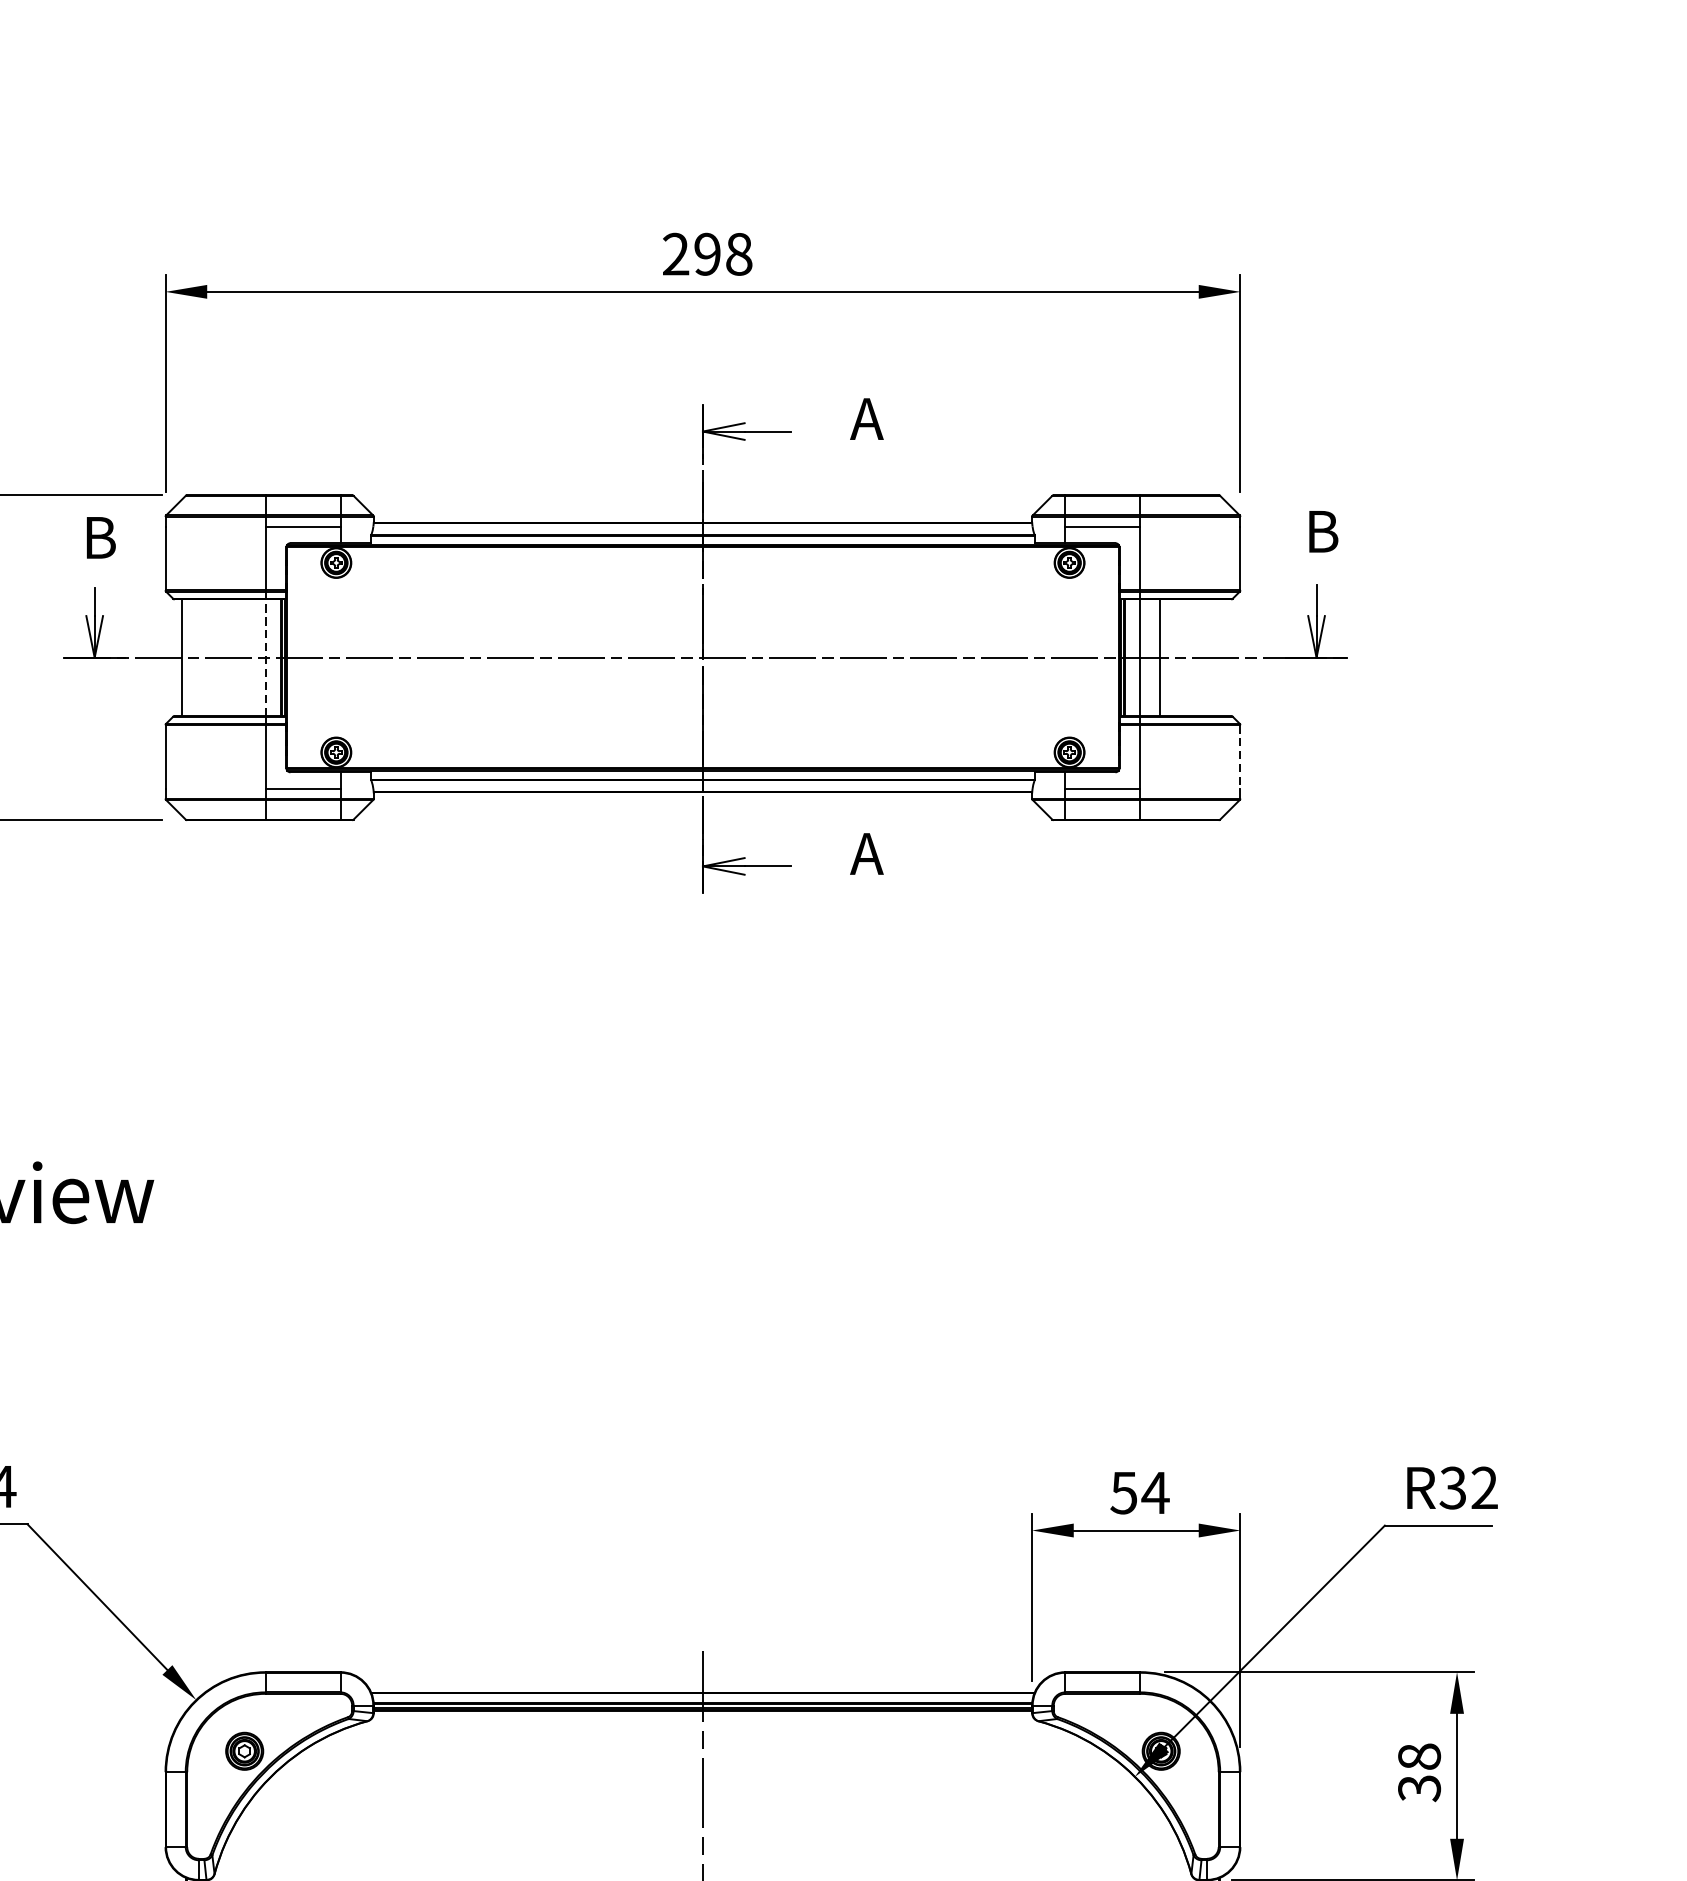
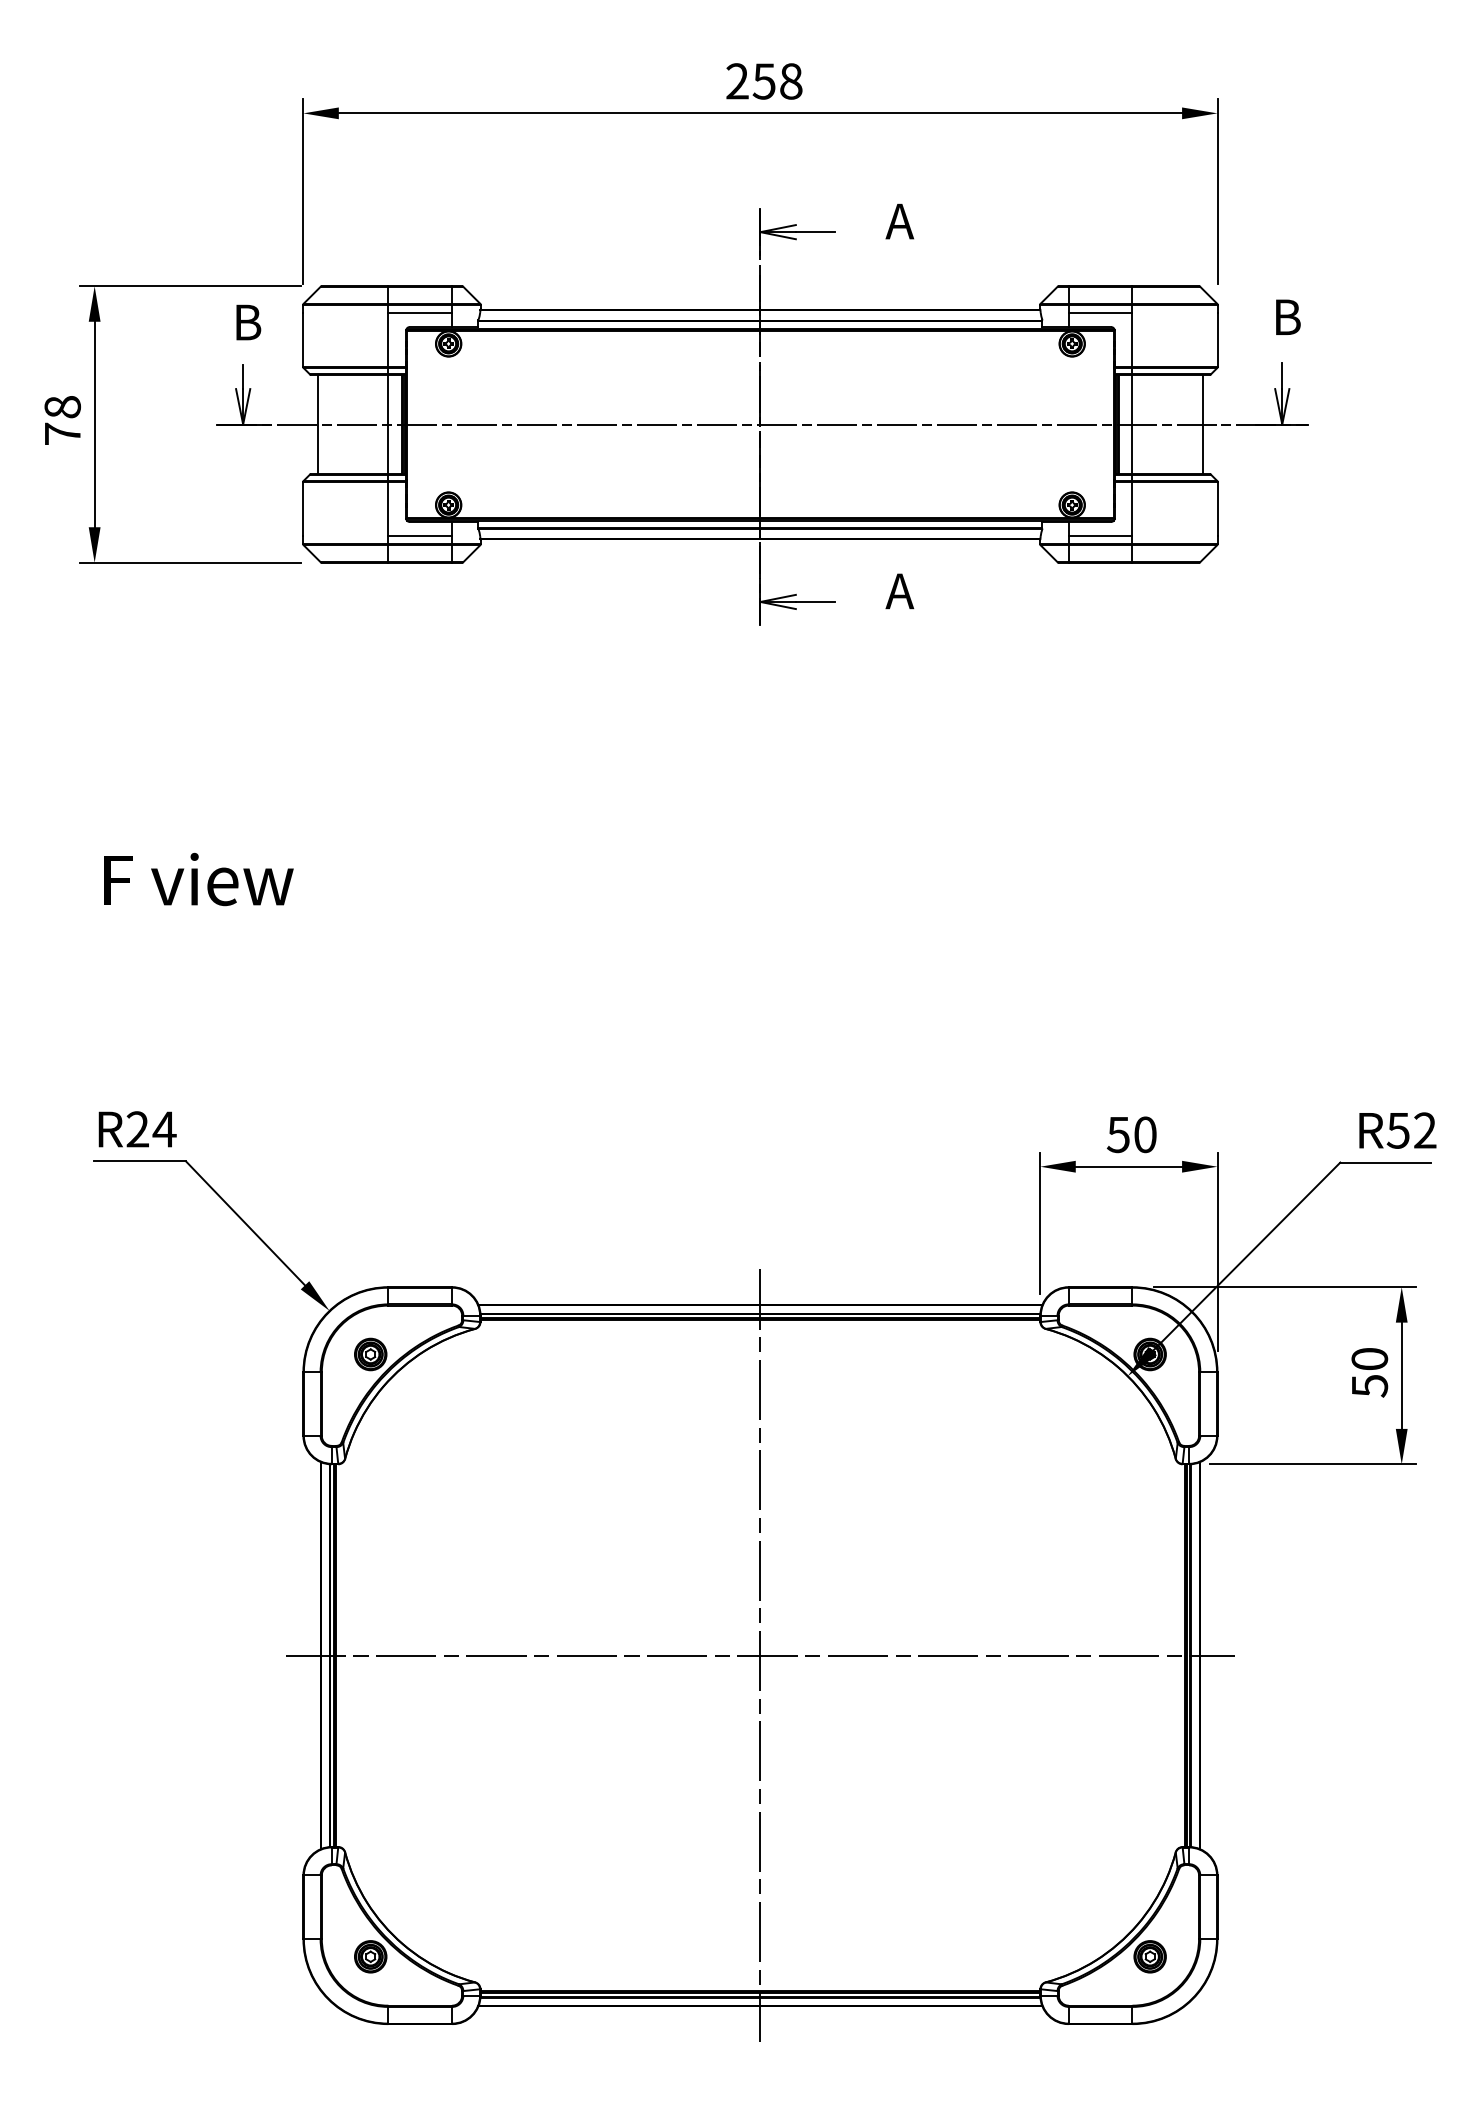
text: (706, 254) -> (763, 81), 298 -> 258
line: (265, 657) -> (388, 424), dashed -> solid
line: (1160, 657) -> (1203, 424), moved
line: (1240, 757) -> (1217, 509), dashed -> solid
text: (1452, 1487) -> (1397, 1130), R32 -> R52
text: (1155, 1492) -> (1145, 1134), 54 -> 50
text: (1419, 1772) -> (1369, 1372), 38 -> 50

